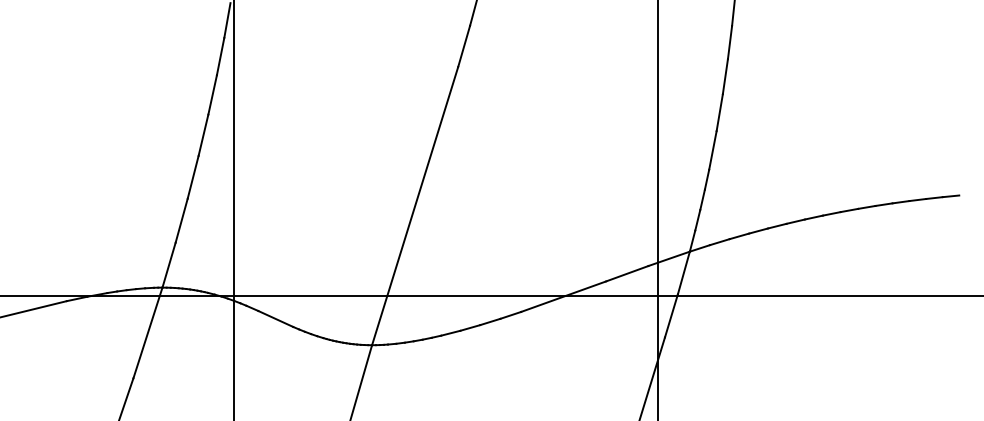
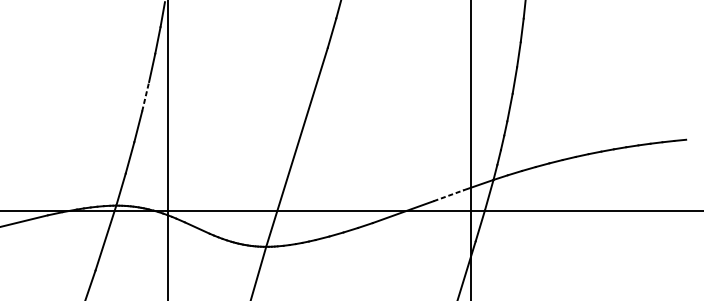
line: (203, 134) -> (145, 96), solid -> dashed
line: (627, 273) -> (448, 195), solid -> dashed

